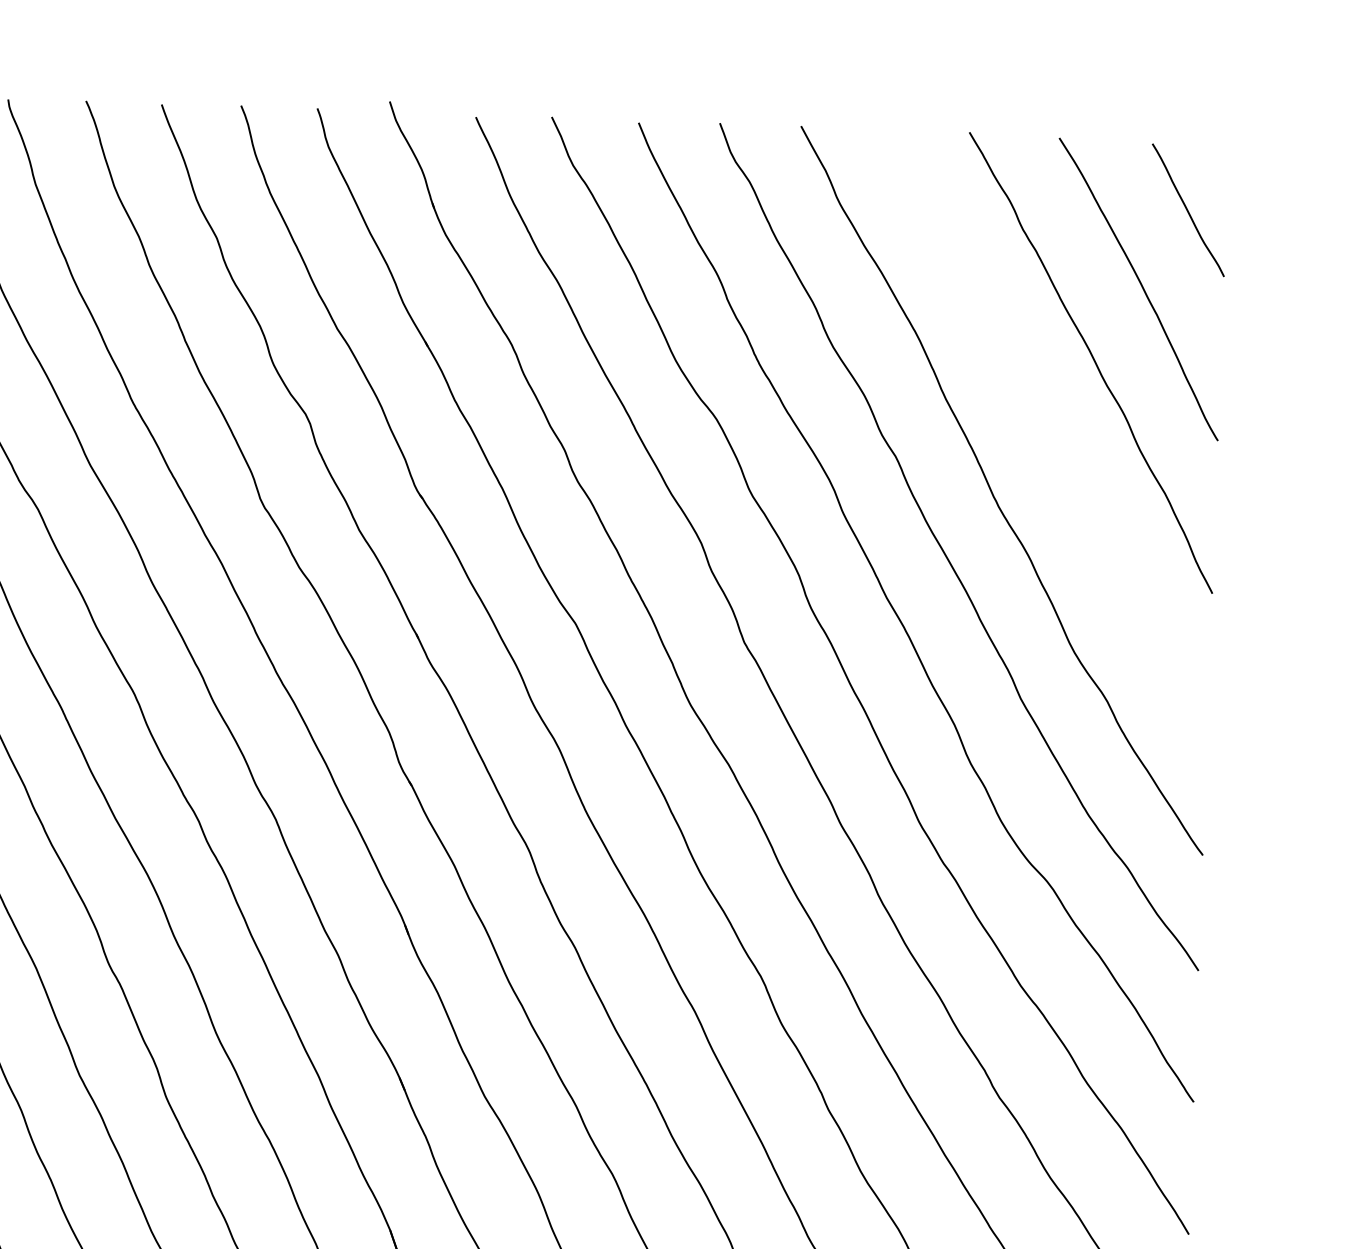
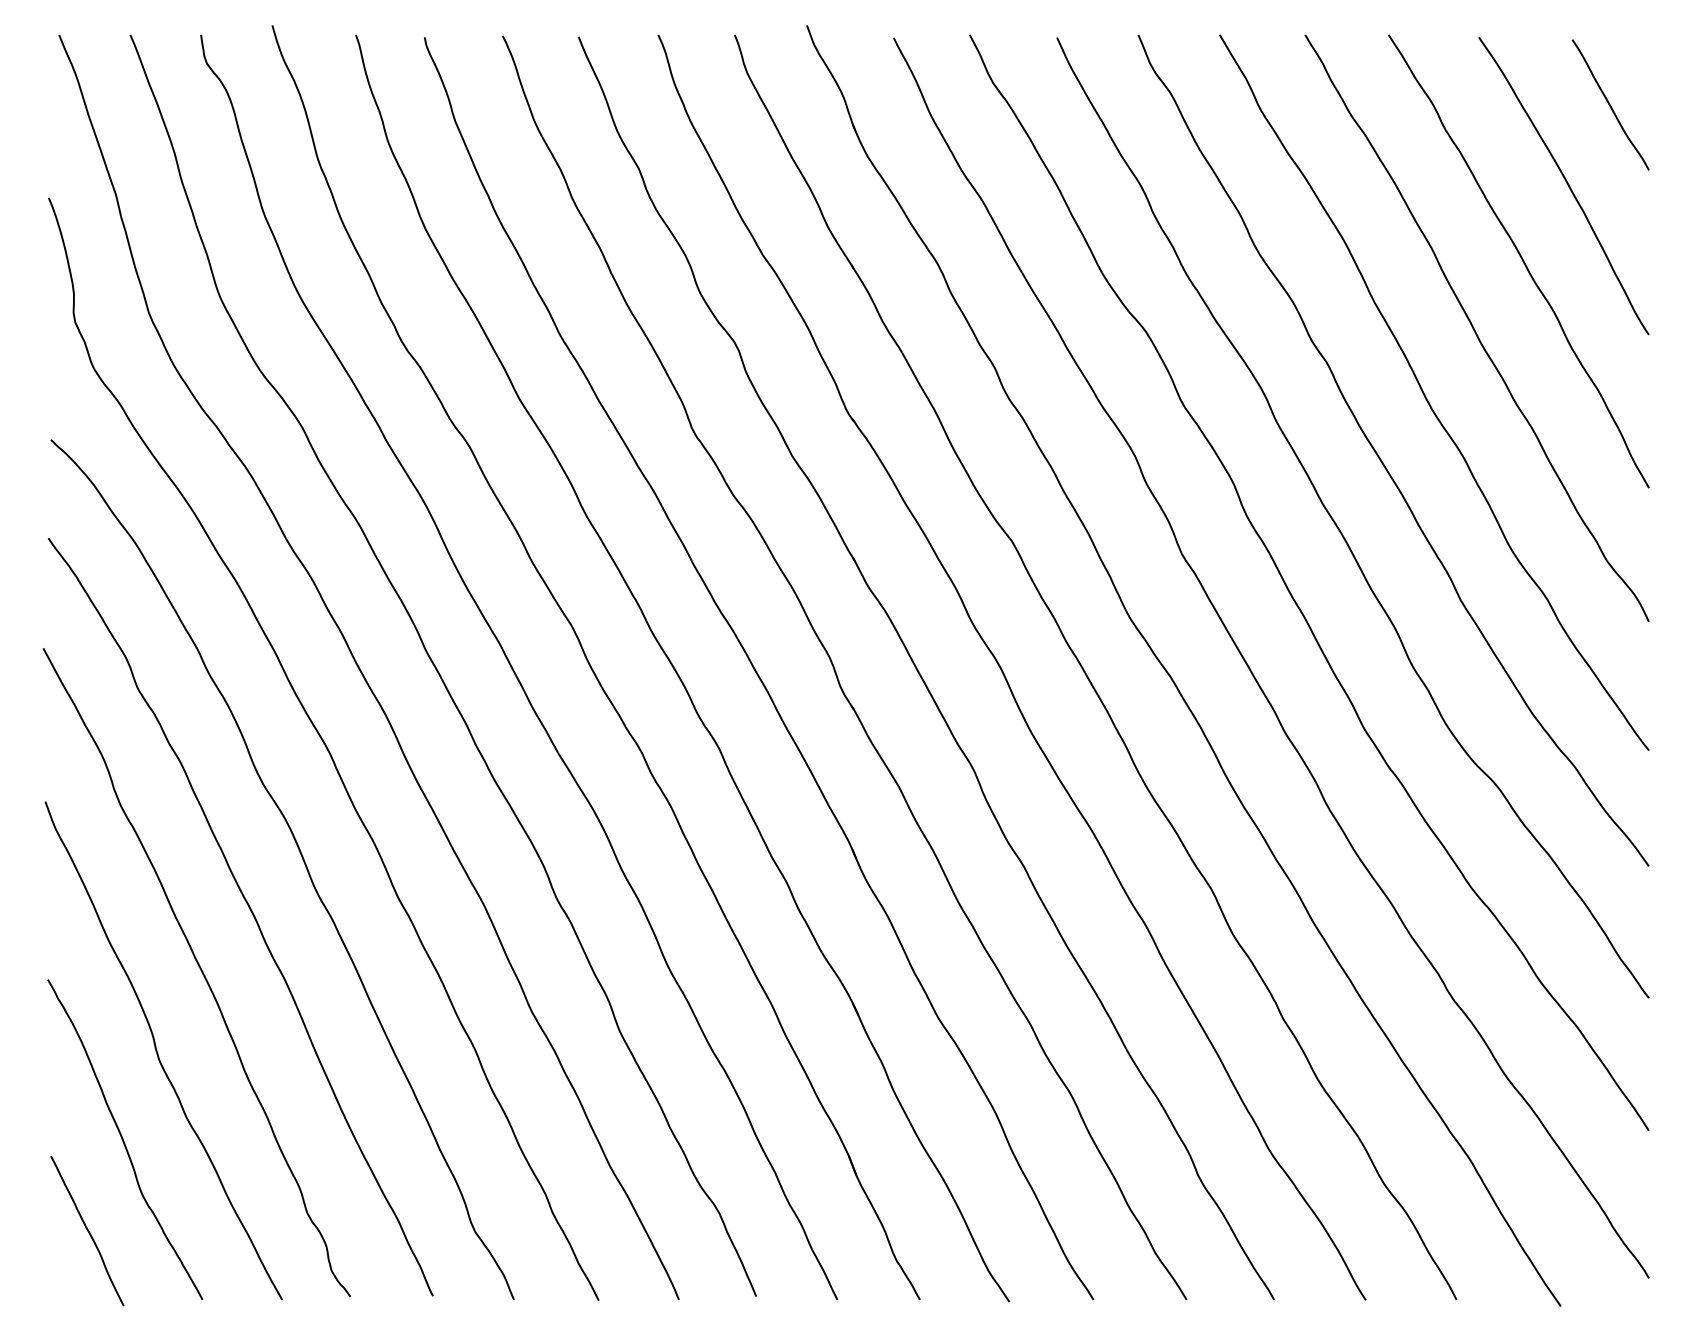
curve: (1044, 428) -> (1474, 328), added

